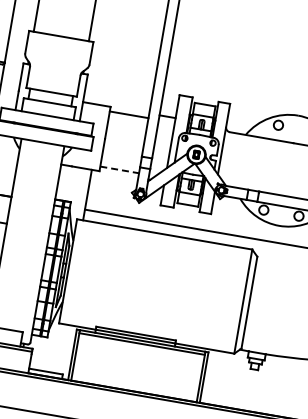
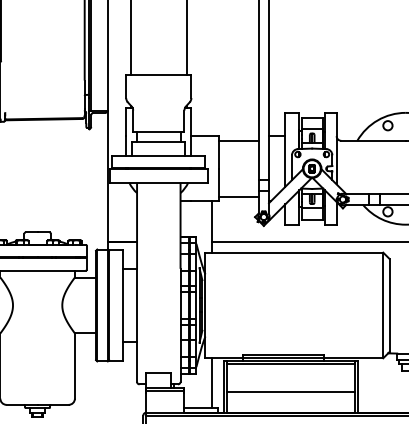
line: (120, 169) -> (239, 196), dashed -> solid
line: (60, 348) -> (211, 382), added
line: (137, 371) -> (290, 392), added

